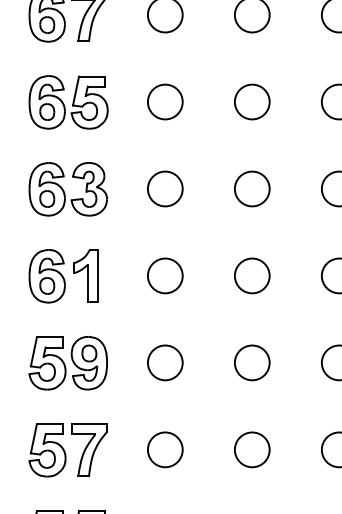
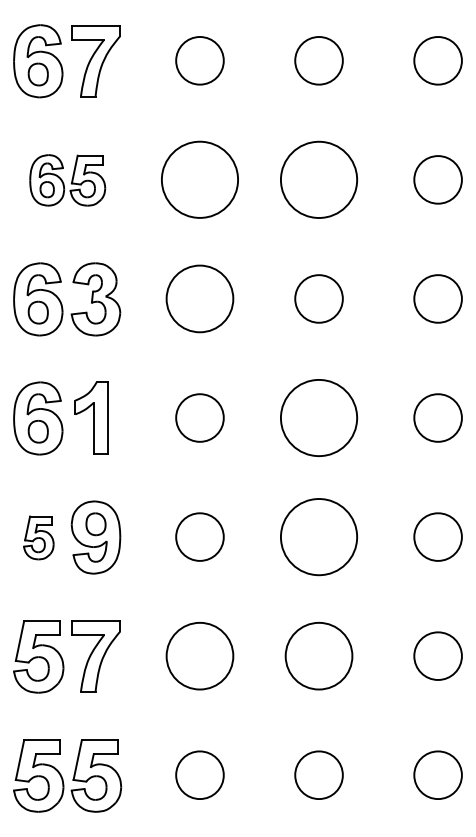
circle: (164, 101) -> (199, 179), size x1.6
circle: (251, 101) -> (318, 179), size x1.6
part: (68, 102) -> (67, 180), size x0.7
circle: (164, 188) -> (199, 298), size x1.4
circle: (251, 275) -> (318, 417), size x1.6
circle: (251, 362) -> (318, 536), size x1.6
part: (47, 363) -> (38, 537), size x0.6
circle: (164, 449) -> (199, 655), size x1.4
circle: (251, 449) -> (318, 655), size x1.4

